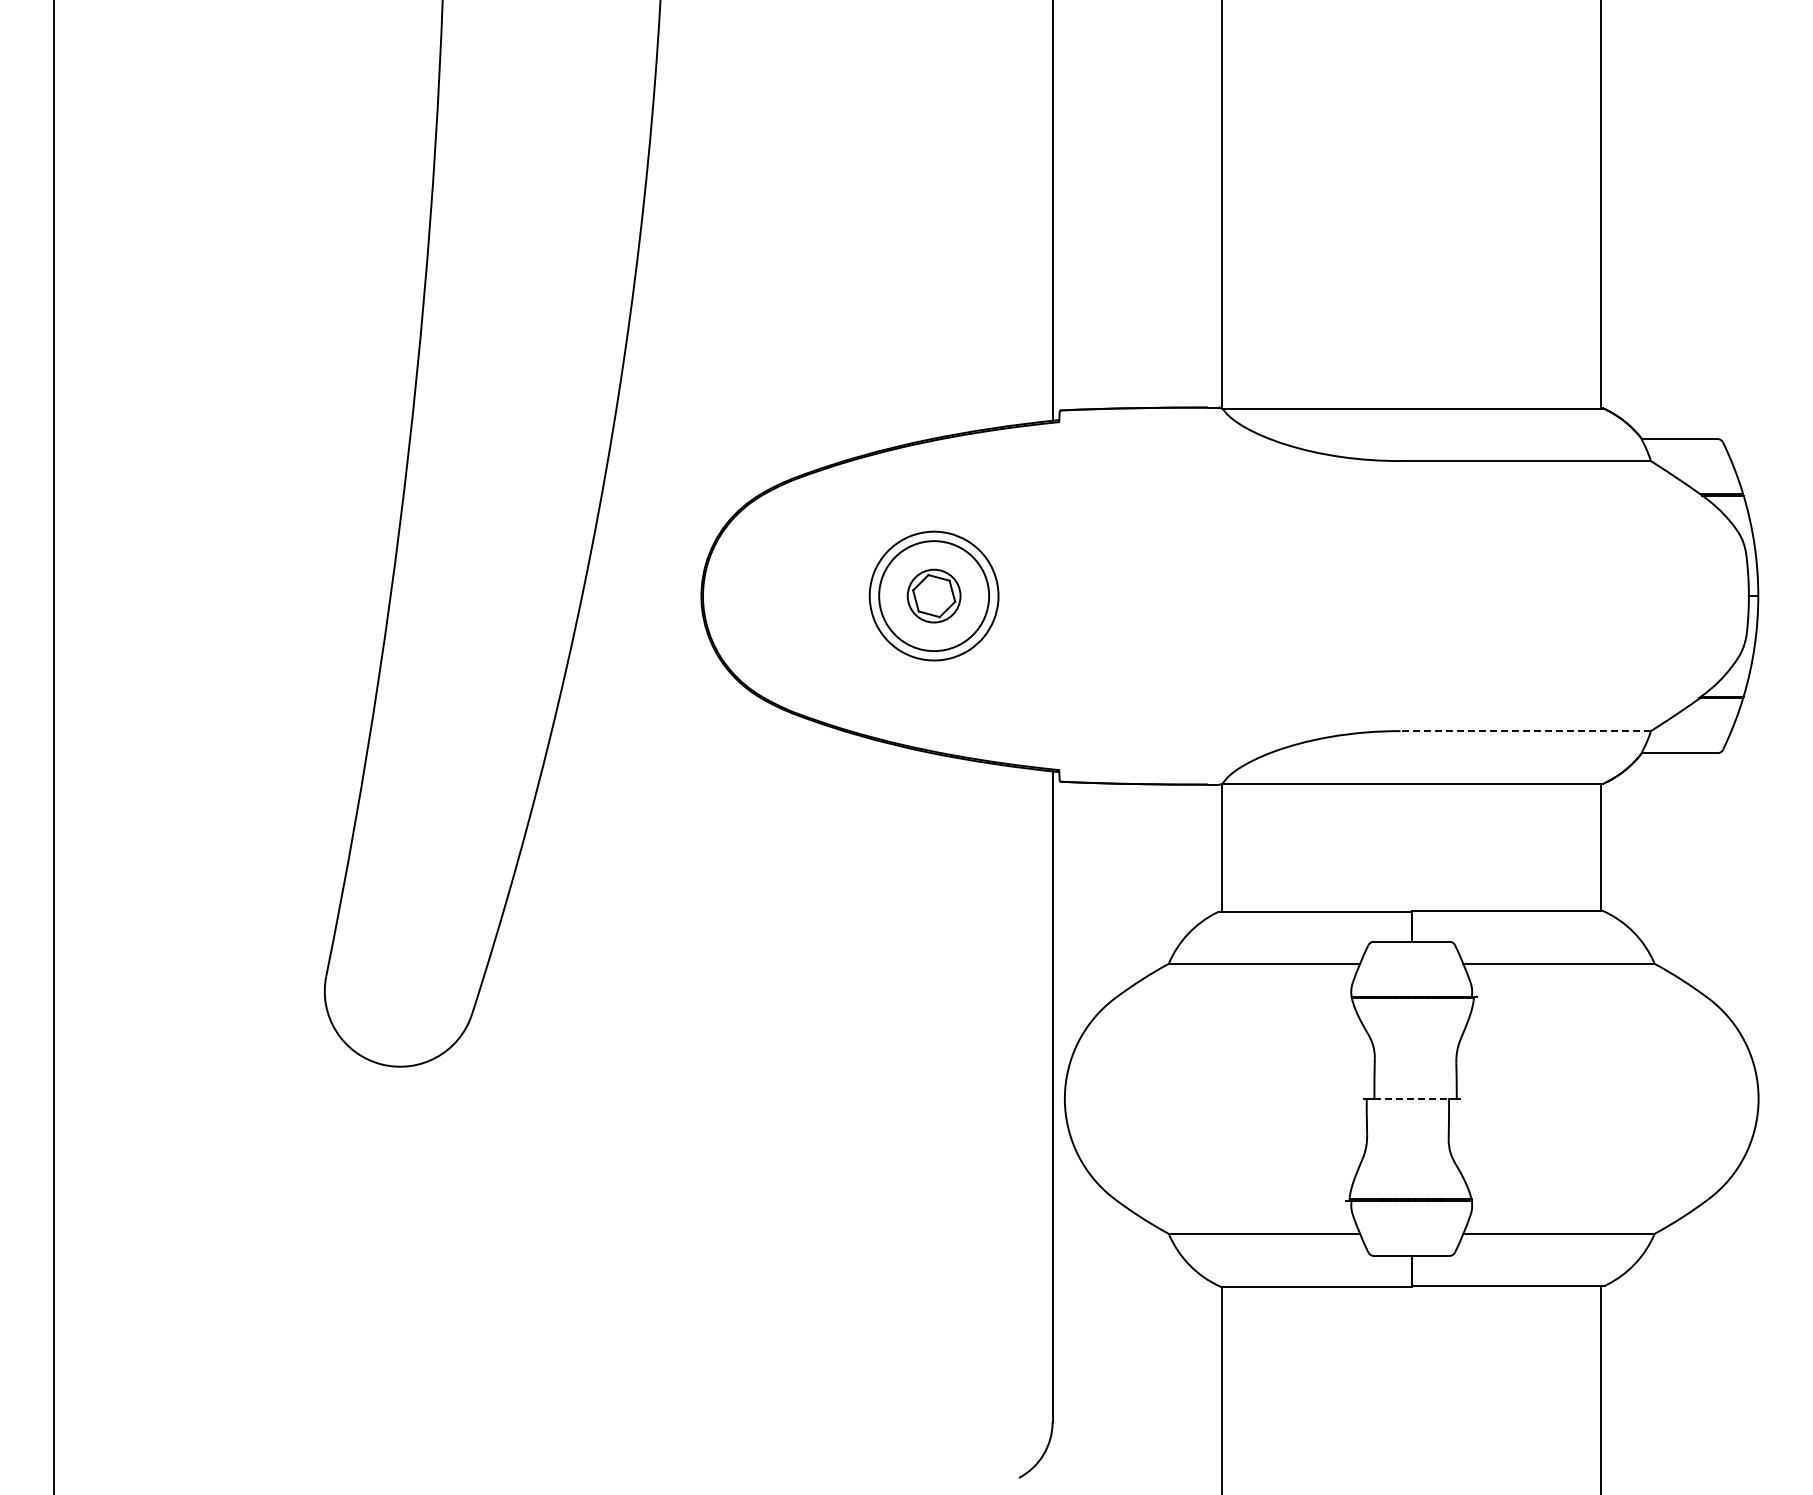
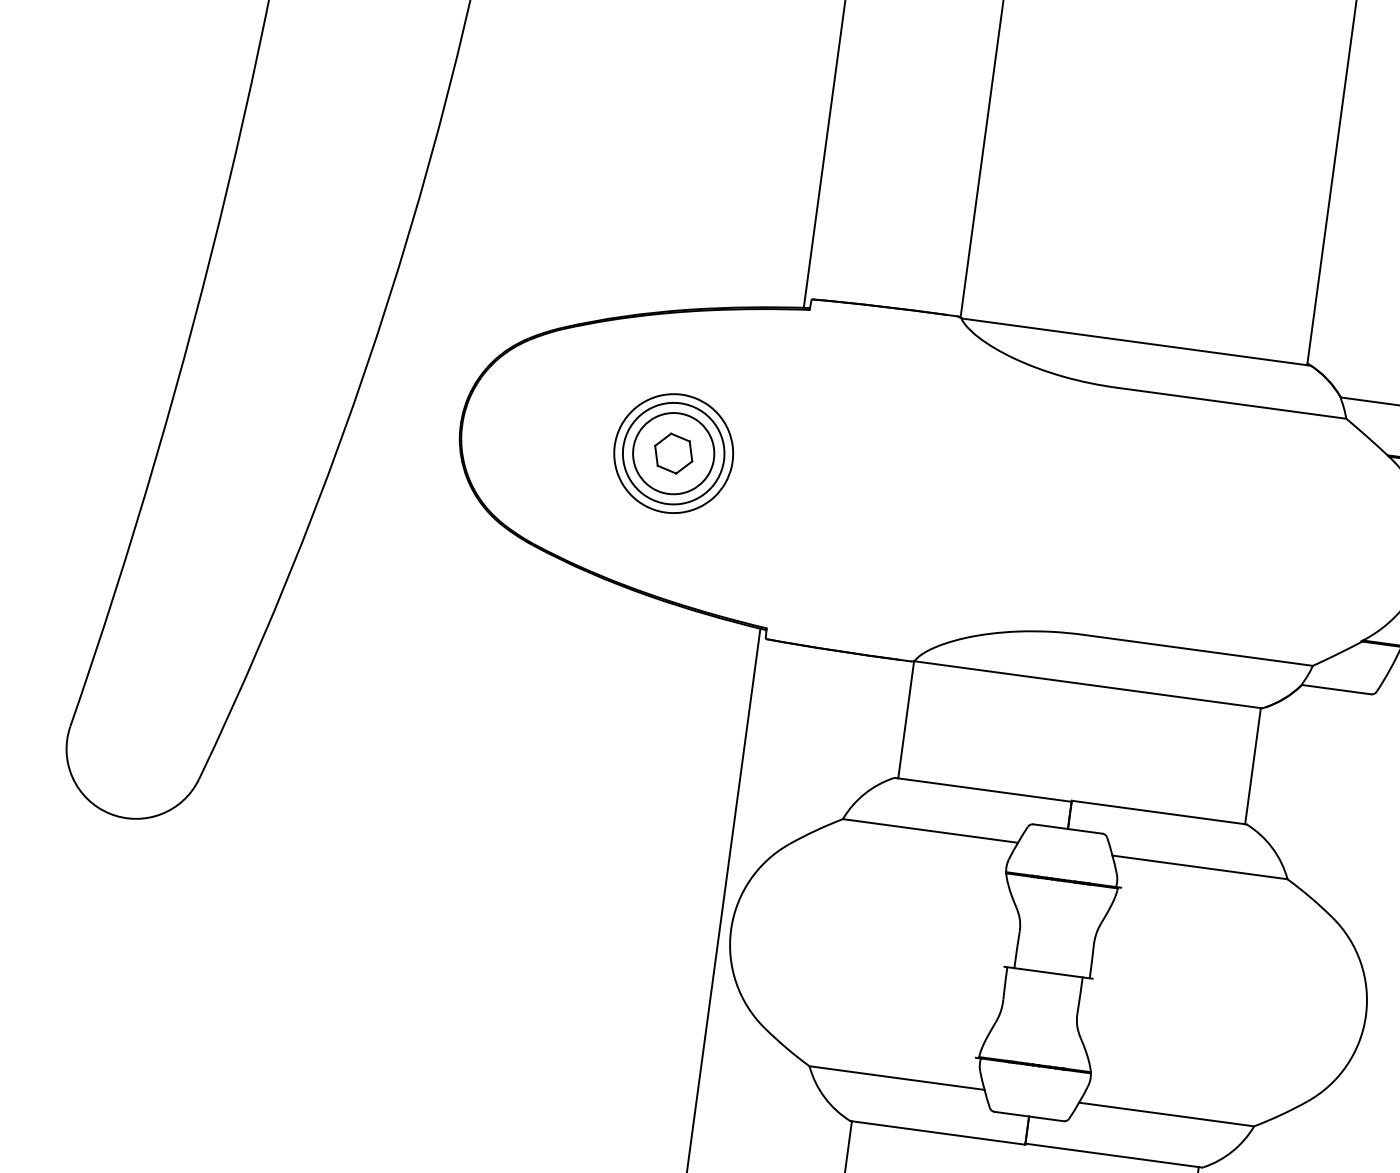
circle: (934, 596) -> (673, 454), size x1.67
line: (1525, 731) -> (1198, 650), dashed -> solid
line: (1412, 1098) -> (1049, 972), dashed -> solid

